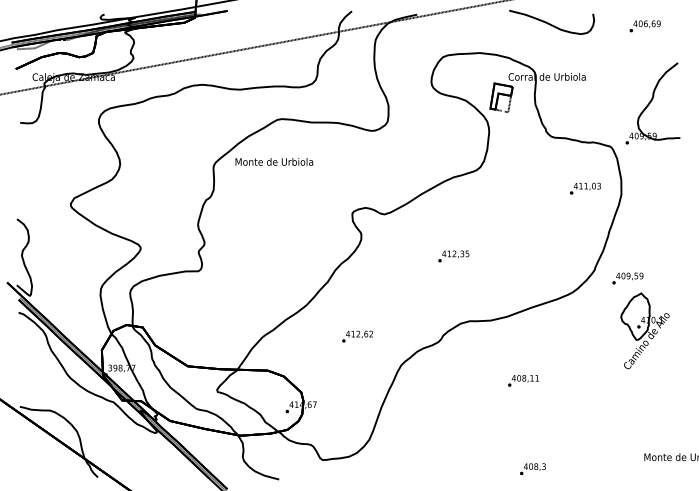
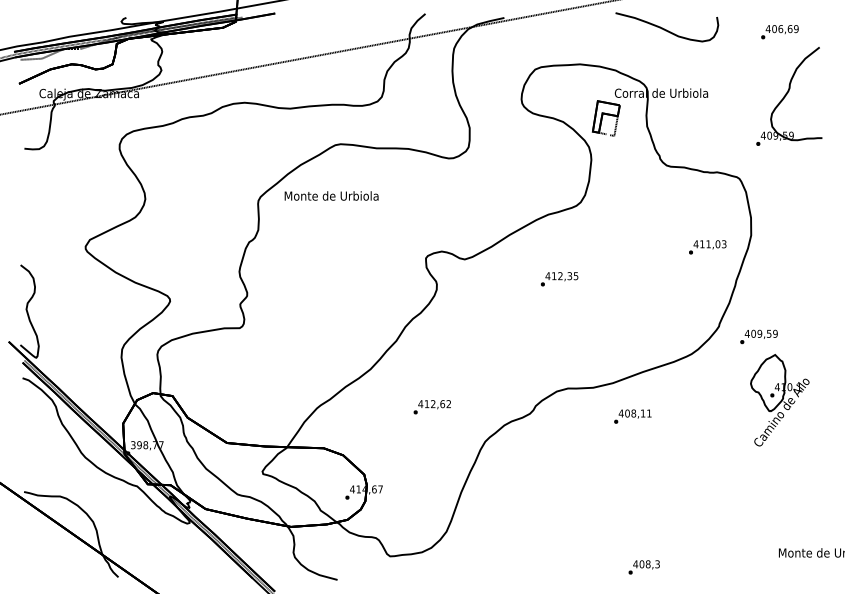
part: (653, 103) -> (789, 96), moved
text: (585, 188) -> (707, 247), moved
text: (453, 256) -> (559, 279), moved
text: (523, 380) -> (632, 416), moved

